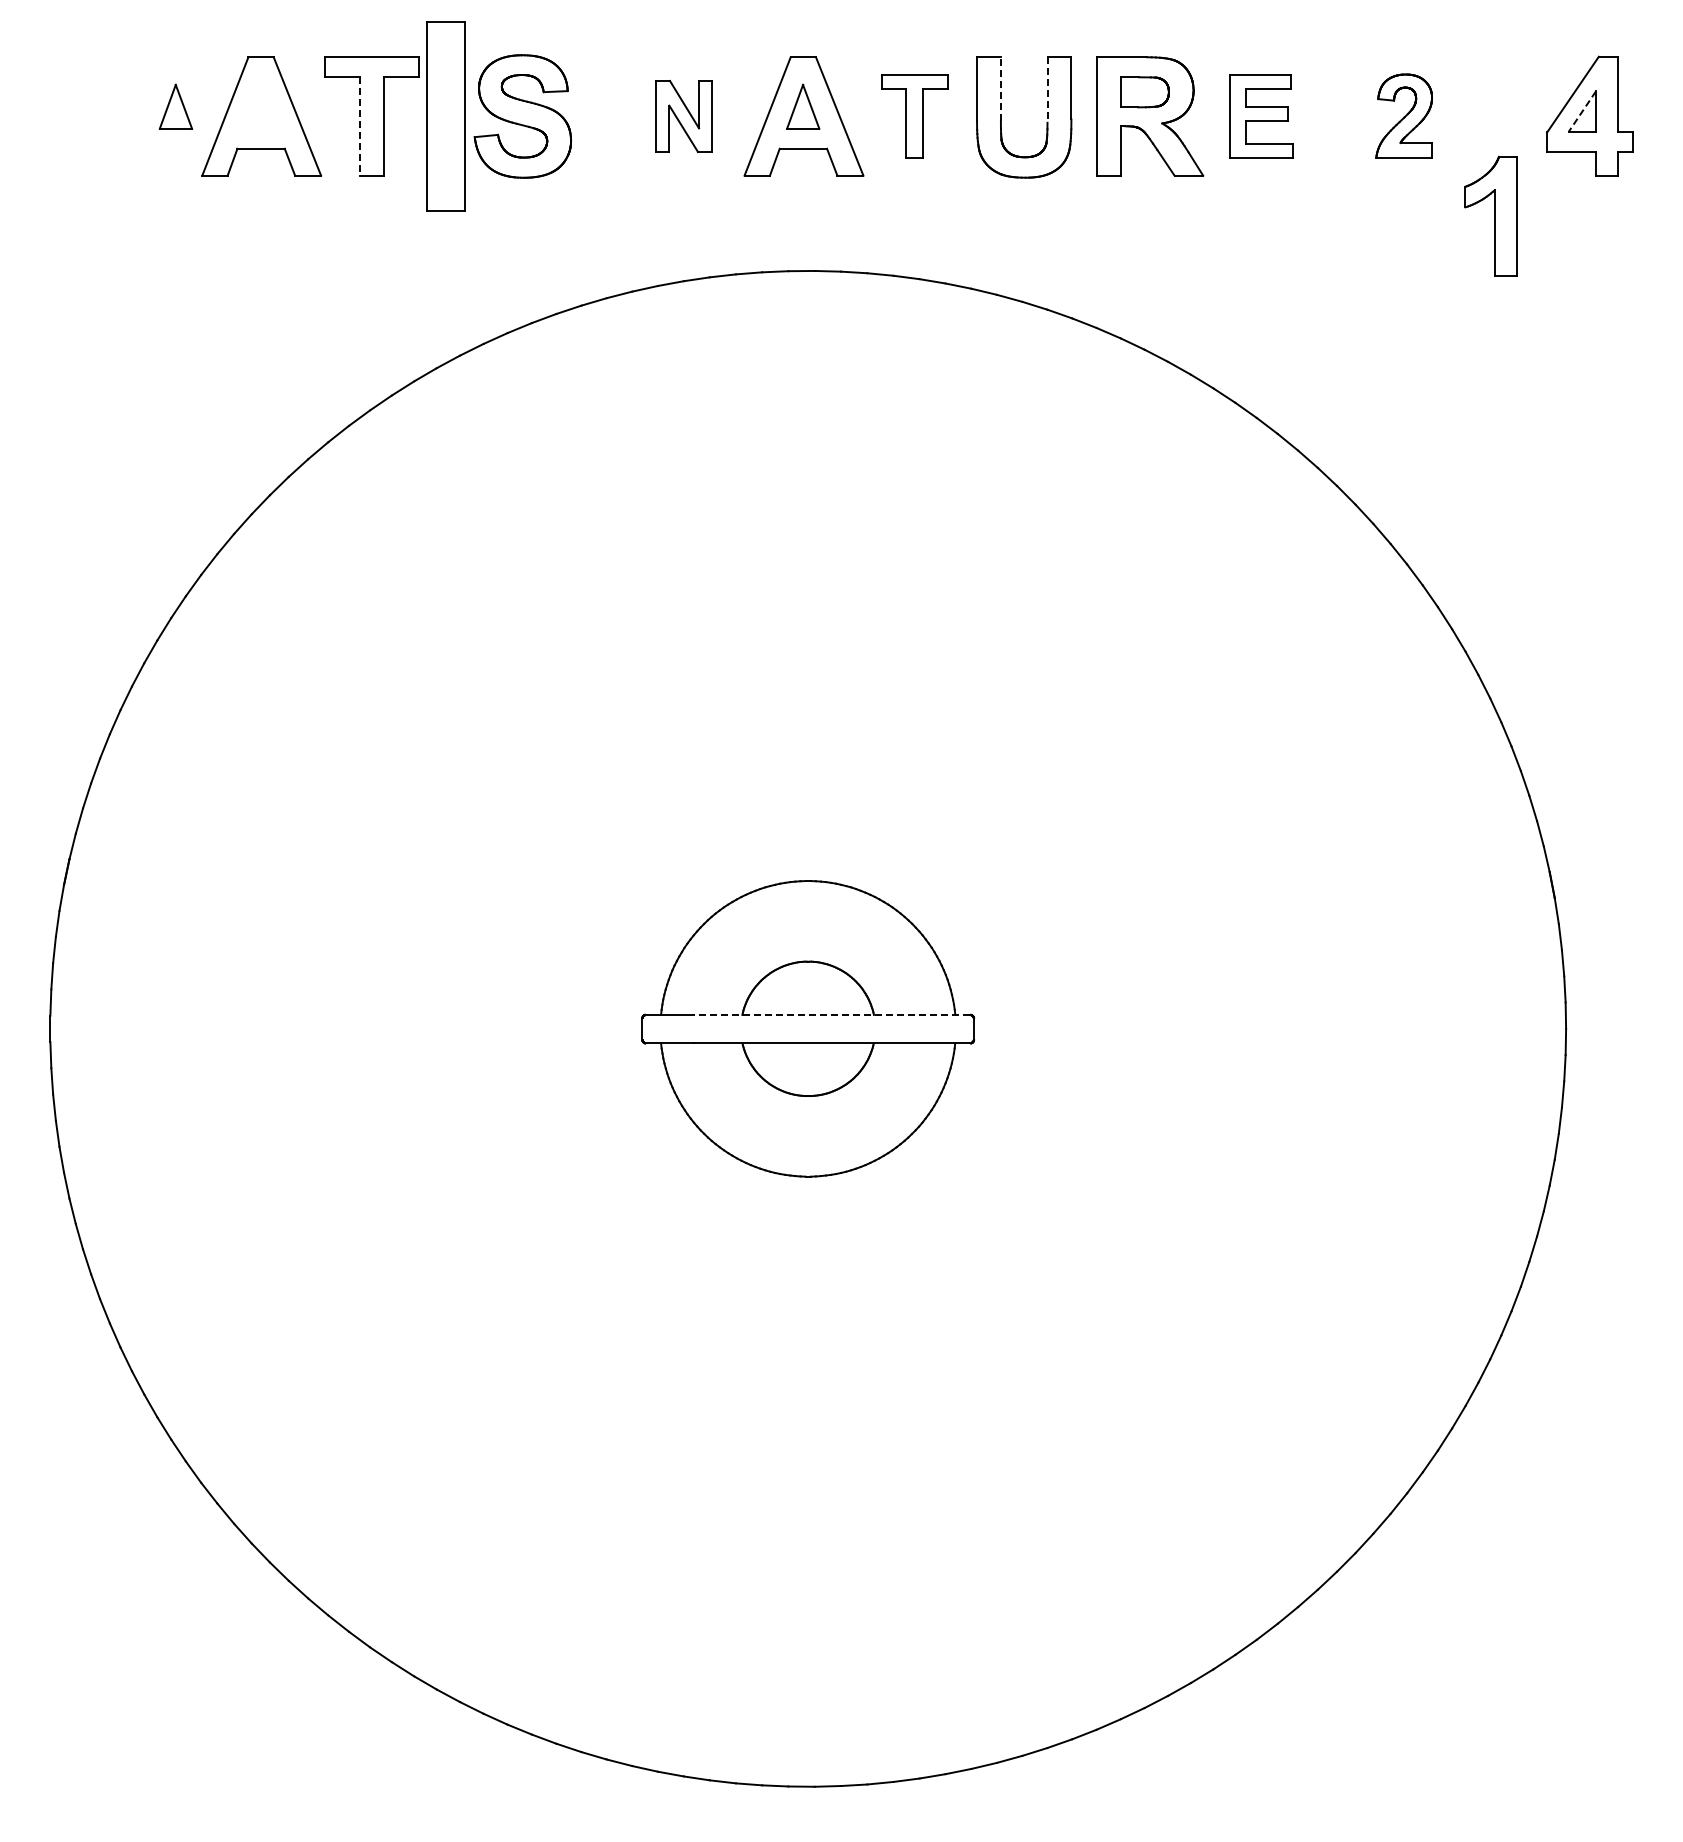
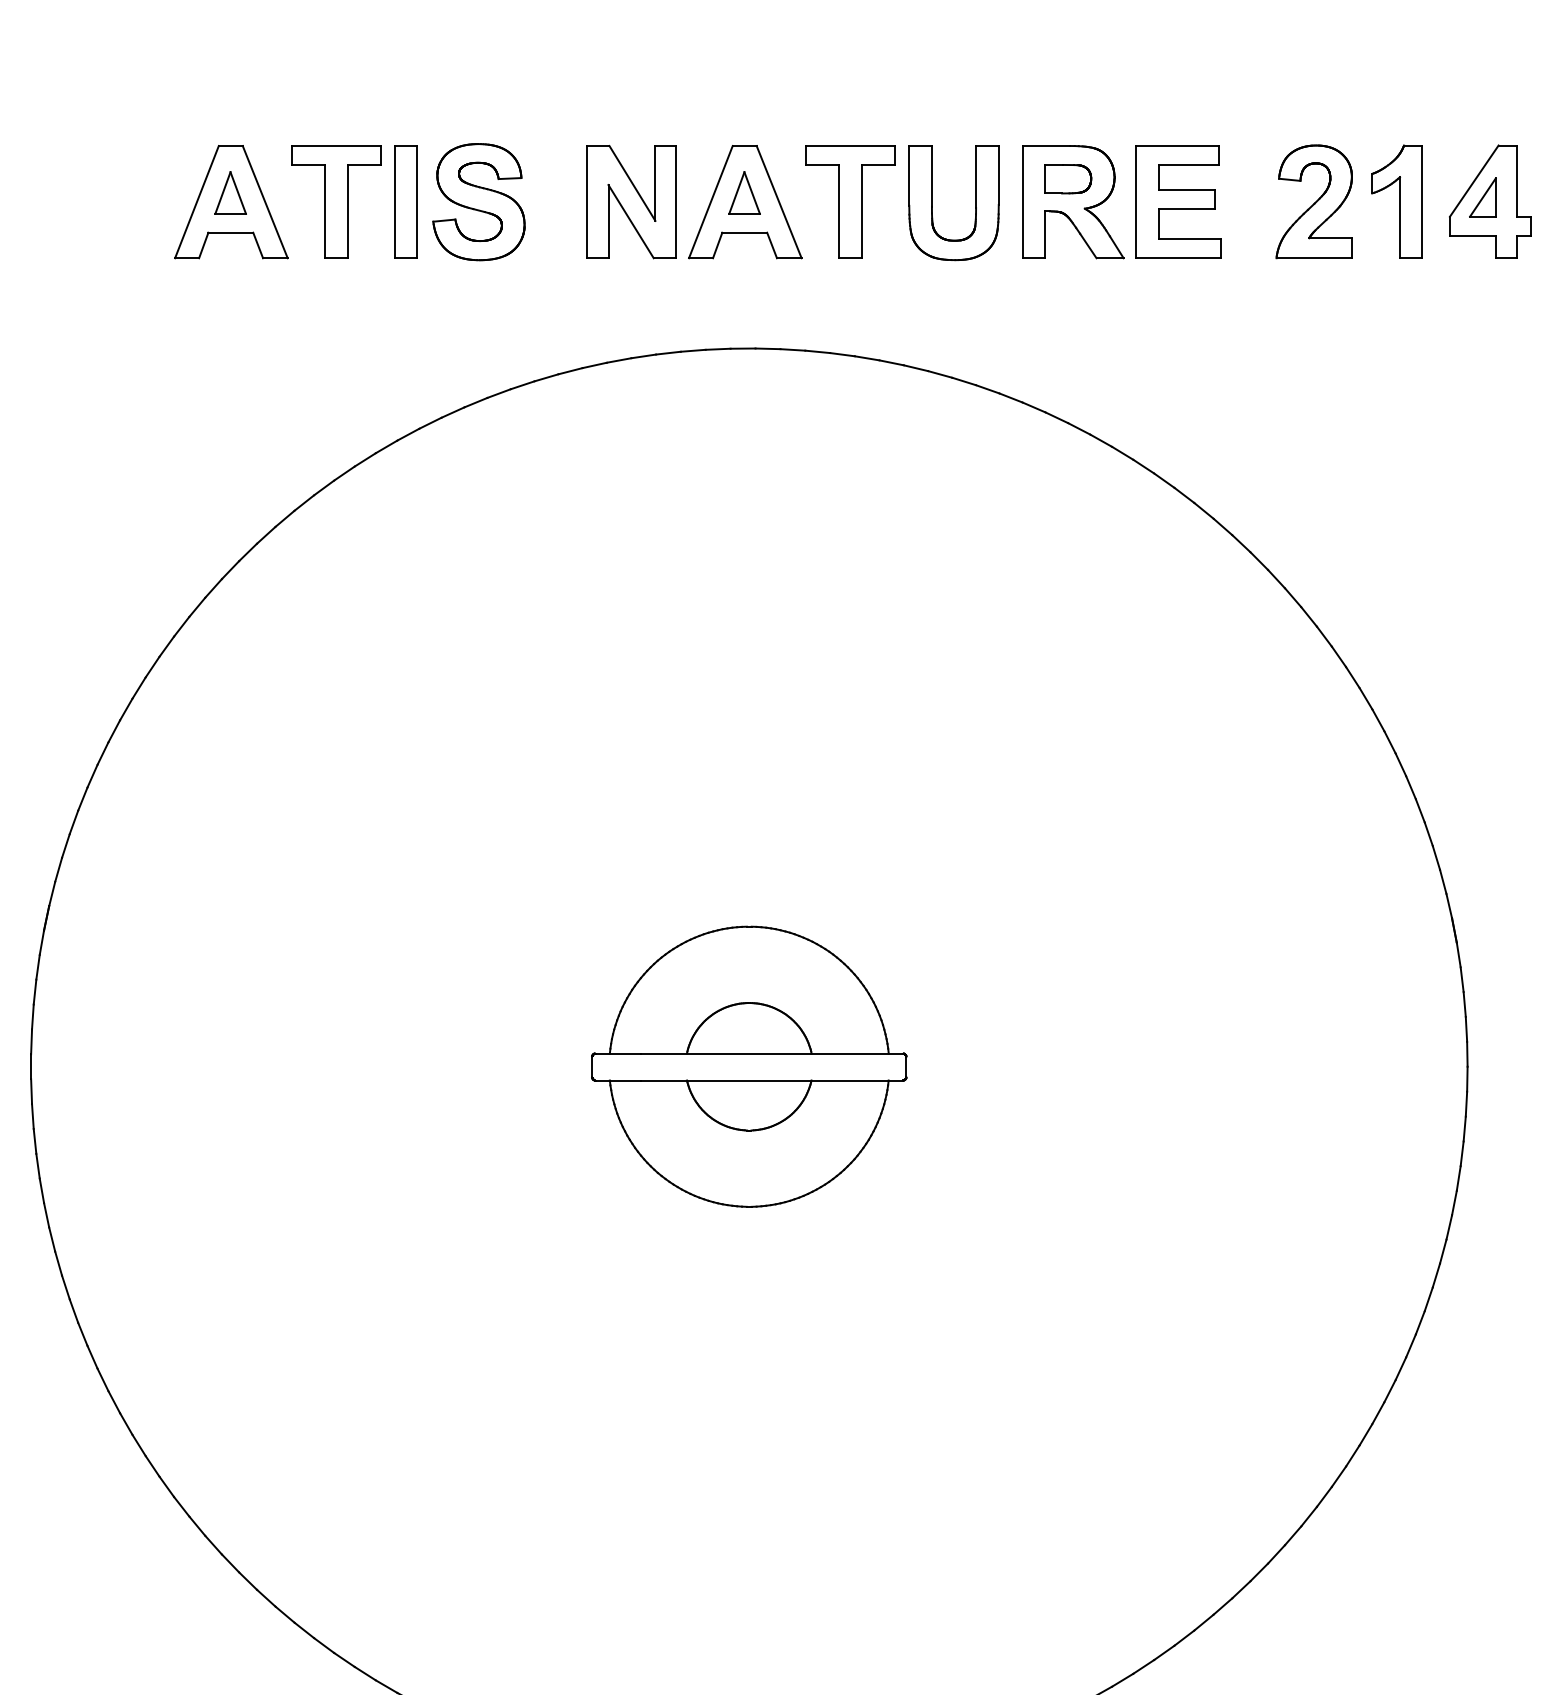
line: (1000, 88) -> (931, 175), dashed -> solid
line: (1047, 90) -> (976, 177), dashed -> solid
part: (175, 106) -> (230, 192), moved
line: (1582, 112) -> (1483, 198), dashed -> solid
part: (1403, 115) -> (1313, 201), size x1.43
part: (445, 116) -> (405, 202), size x0.62
part: (683, 116) -> (631, 202), size x1.67
part: (914, 116) -> (850, 202), size x1.43
part: (1260, 116) -> (1177, 202), size x1.43
line: (360, 127) -> (325, 212), dashed -> solid
part: (1490, 215) -> (1395, 201), moved
line: (831, 1014) -> (771, 1053), dashed -> solid

